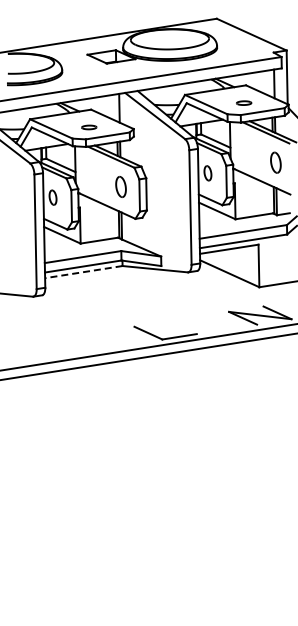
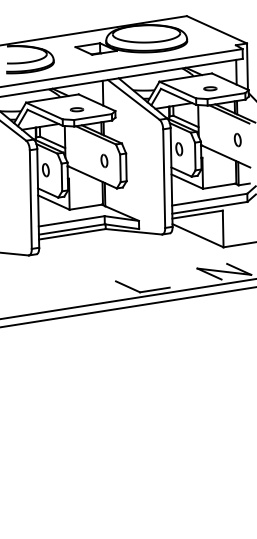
part: (275, 162) -> (237, 139), size x0.71
part: (120, 186) -> (103, 160), size x0.71
line: (83, 272) -> (72, 234), dashed -> solid

